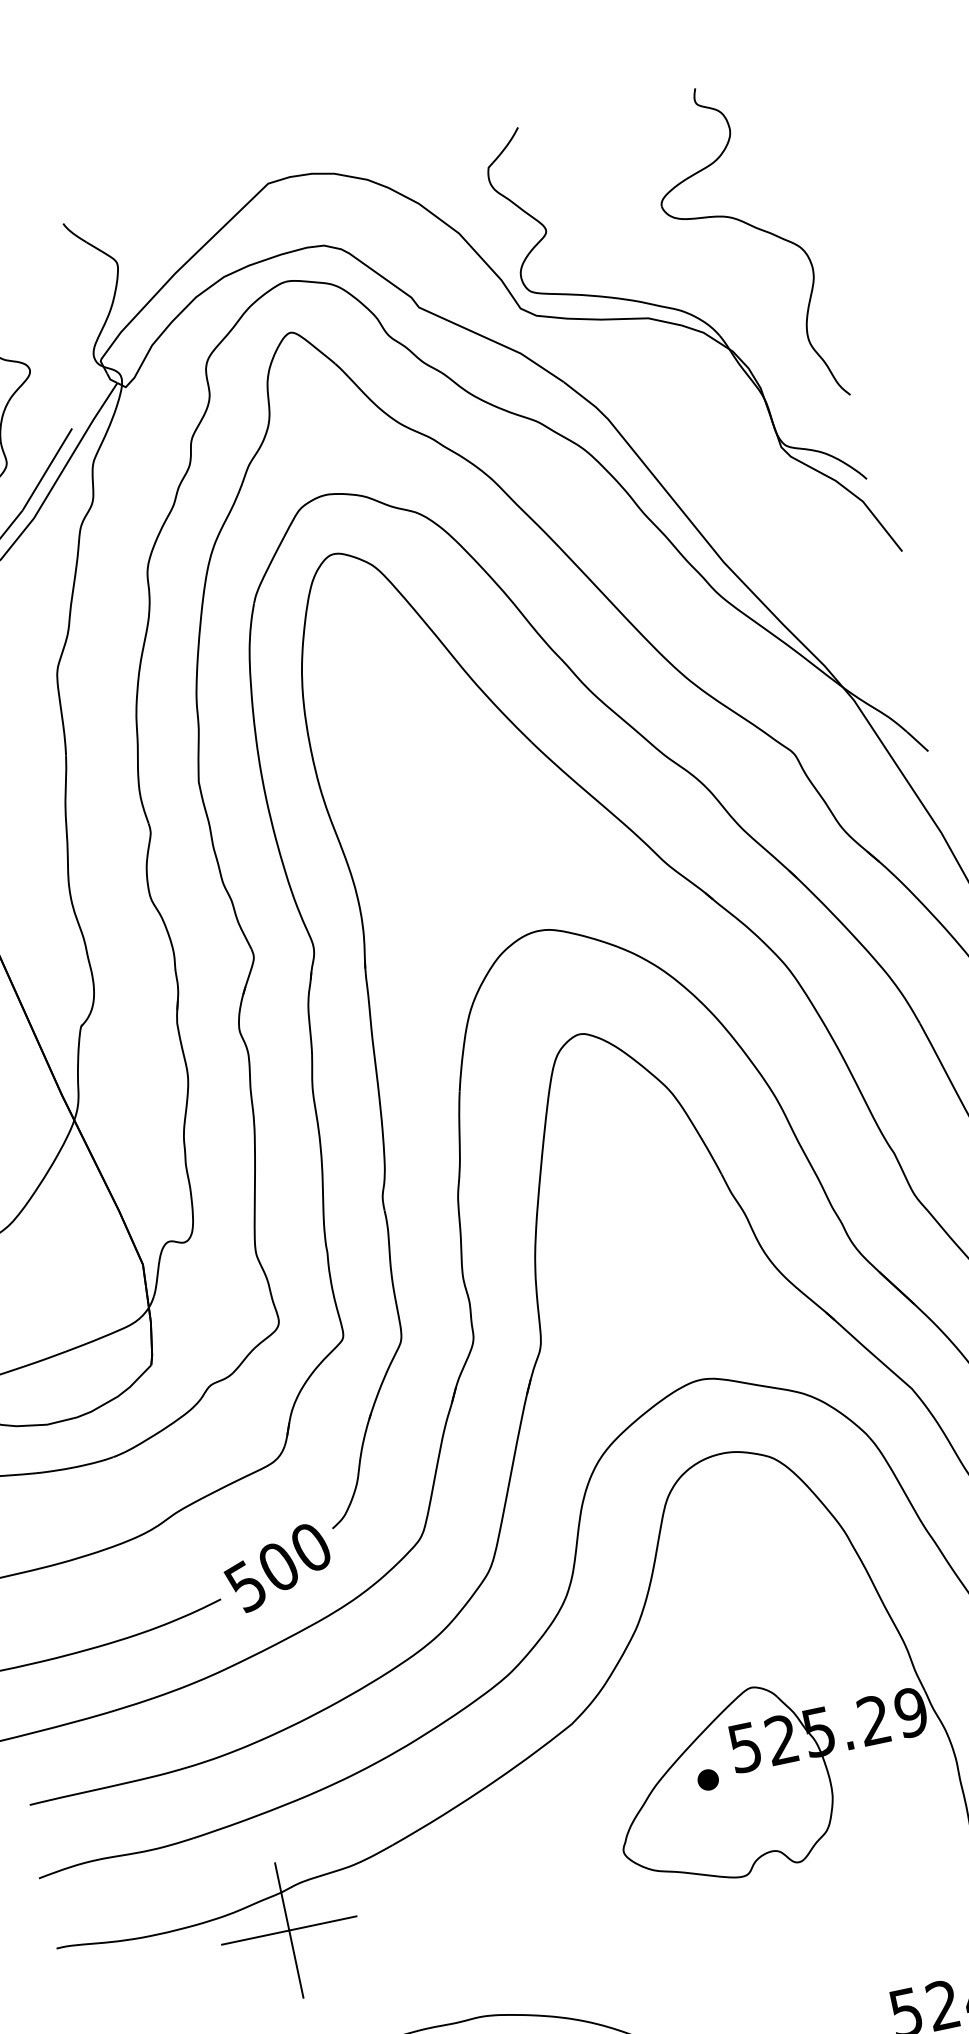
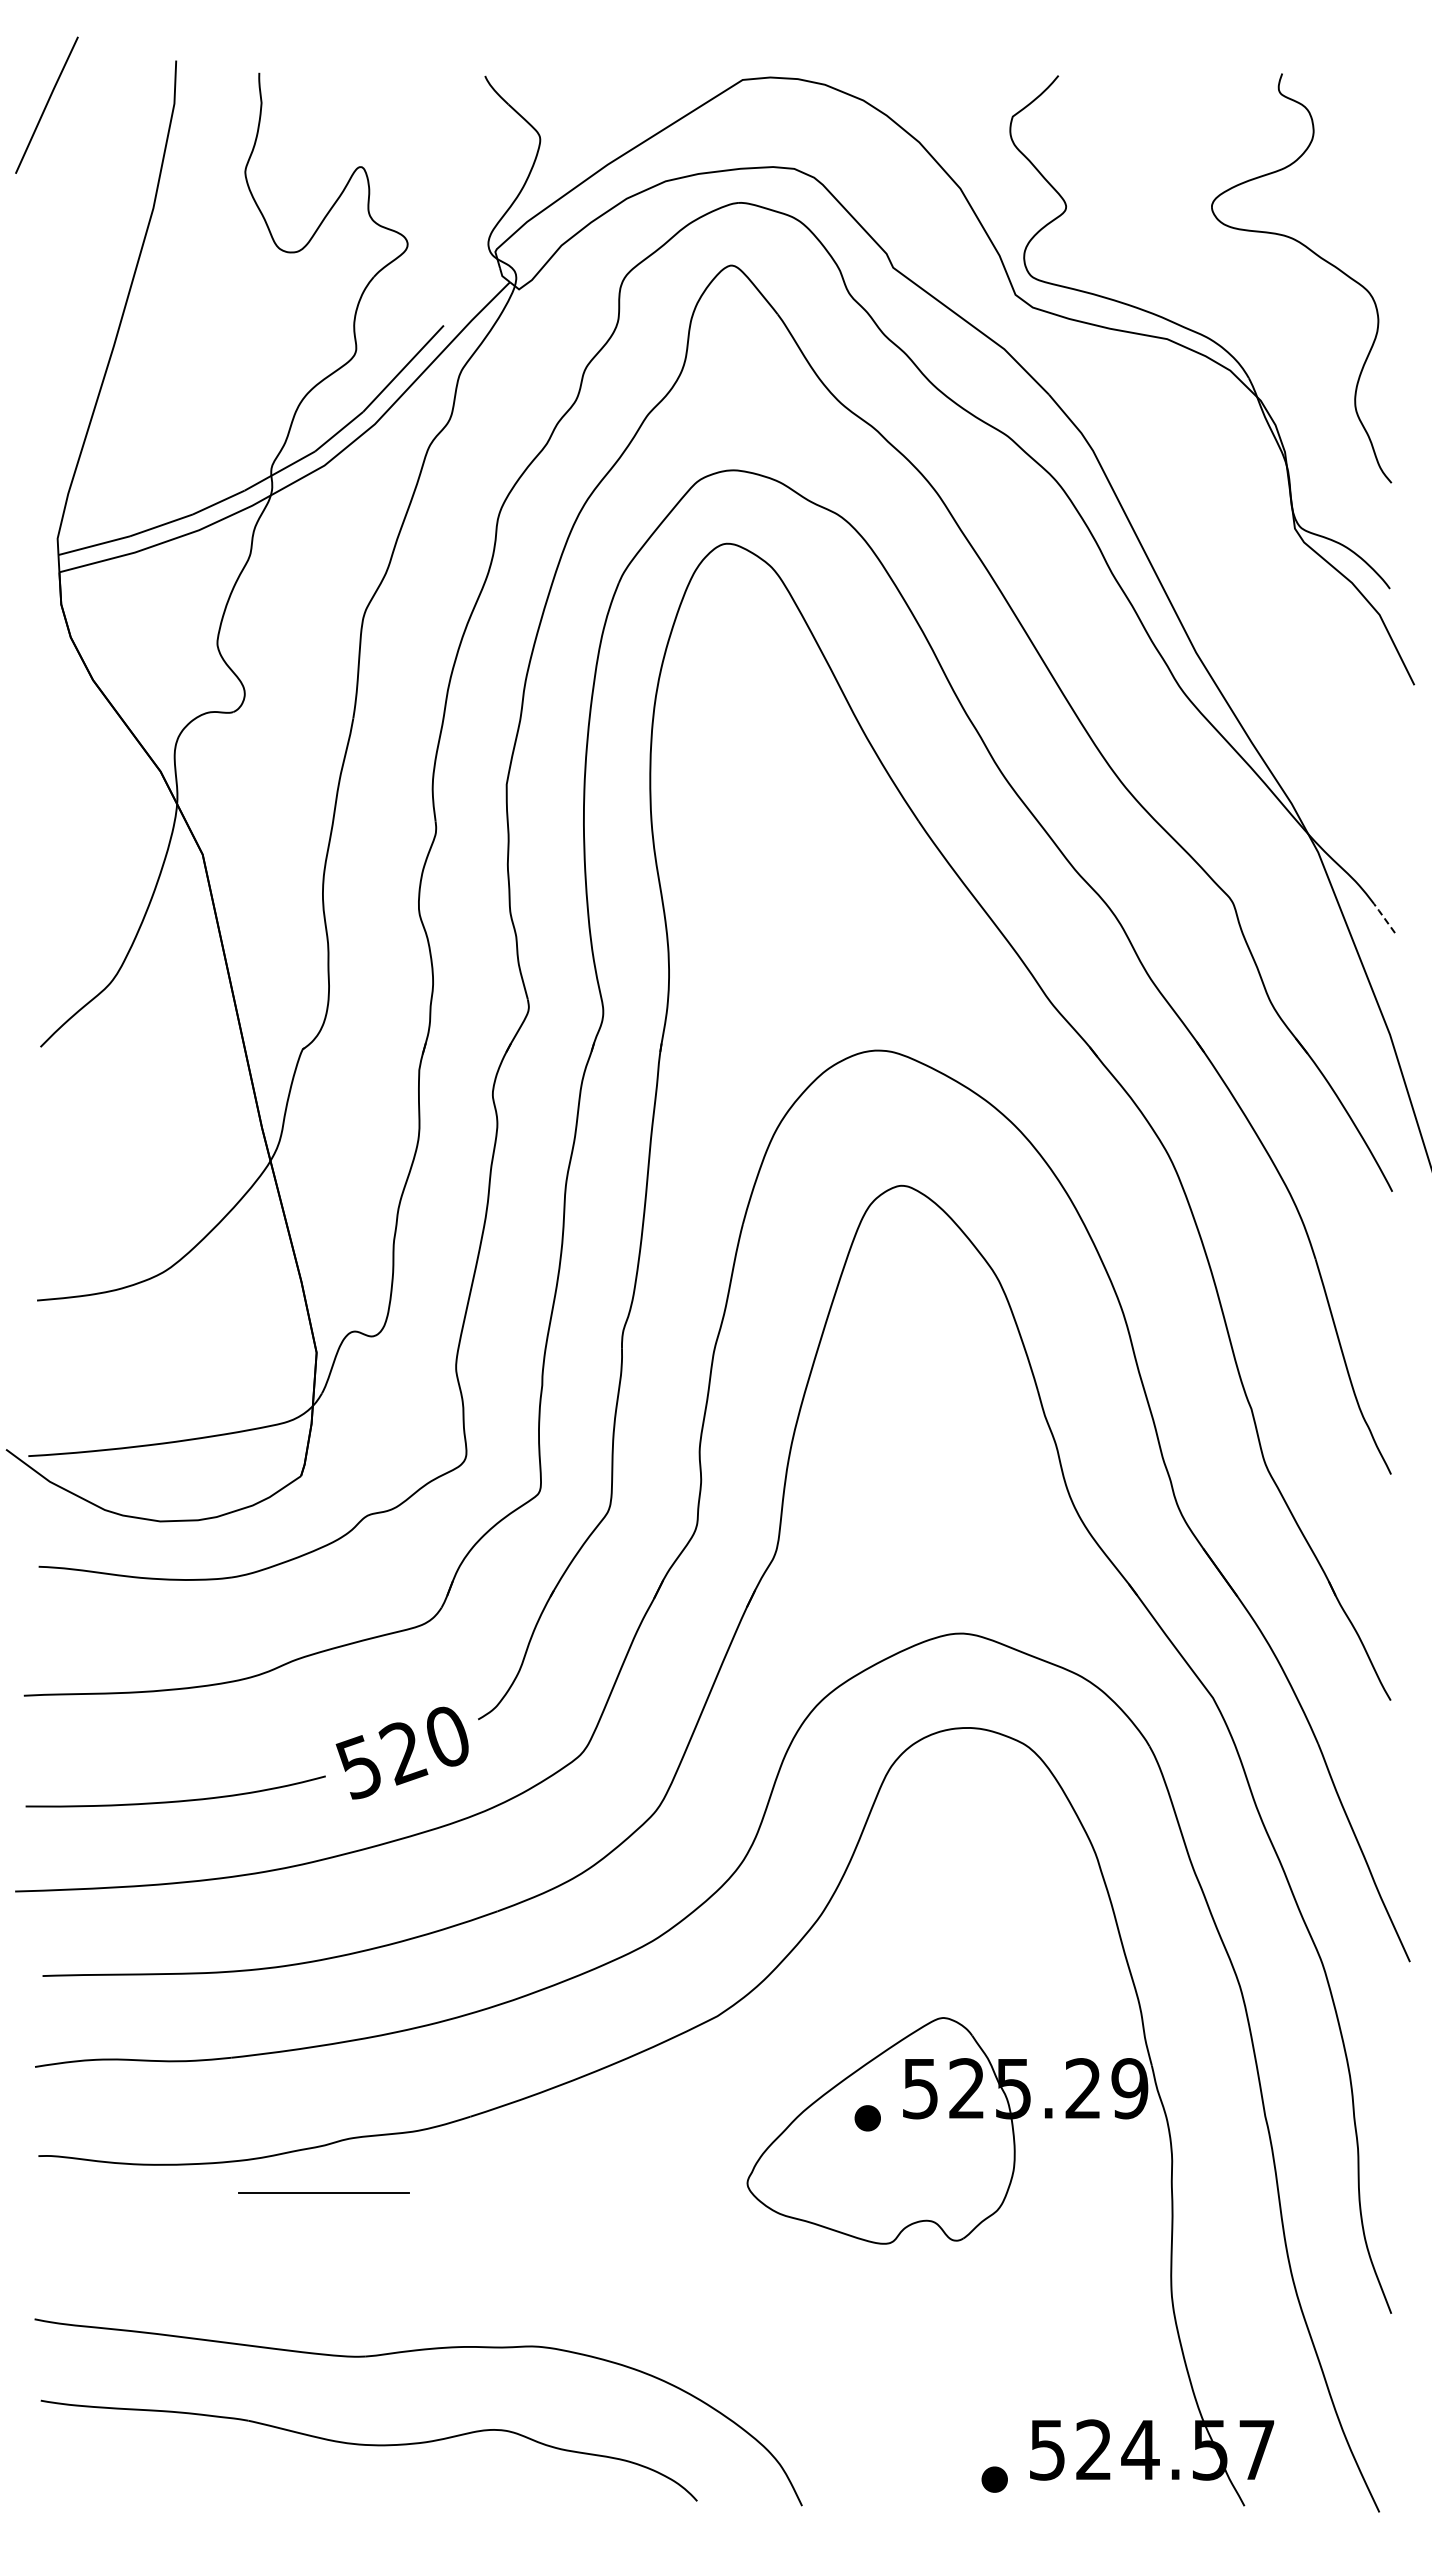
line: (917, 740) -> (1384, 917), solid -> dashed
text: (278, 1568) -> (403, 1753), 500 -> 520
line: (289, 1930) -> (323, 2193), removed

